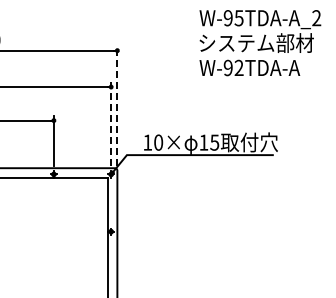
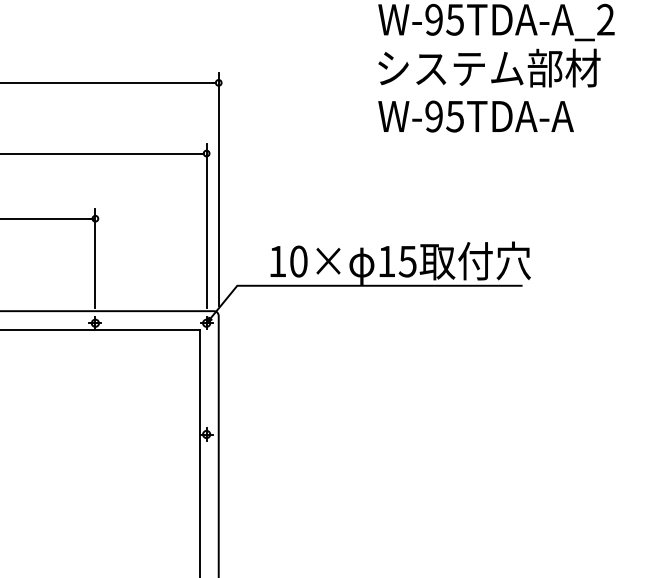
text: (238, 67) -> (453, 115), W-92TDA-A -> W-95TDA-A
line: (117, 105) -> (218, 189), dashed -> solid
line: (111, 123) -> (207, 224), dashed -> solid

